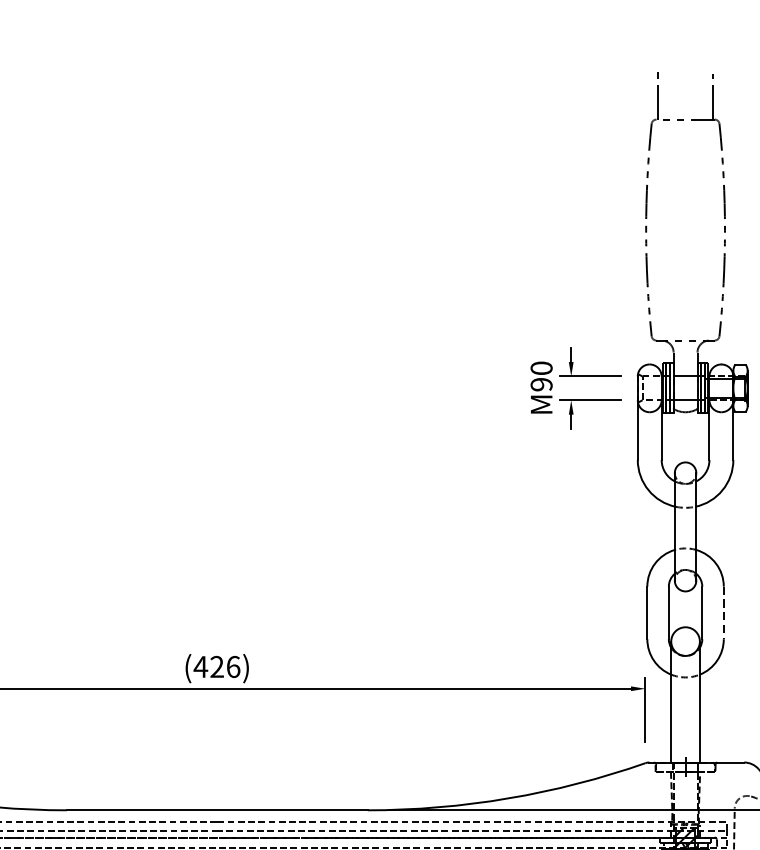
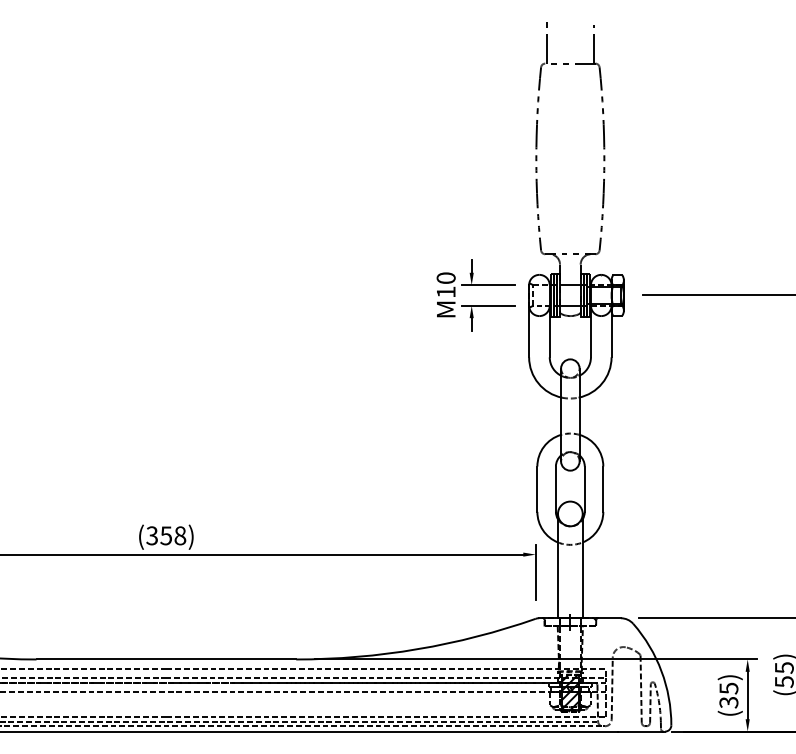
text: (540, 384) -> (445, 292), M90 -> M10
line: (723, 613) -> (603, 489), dashed -> solid
text: (216, 666) -> (165, 535), (426) -> (358)

